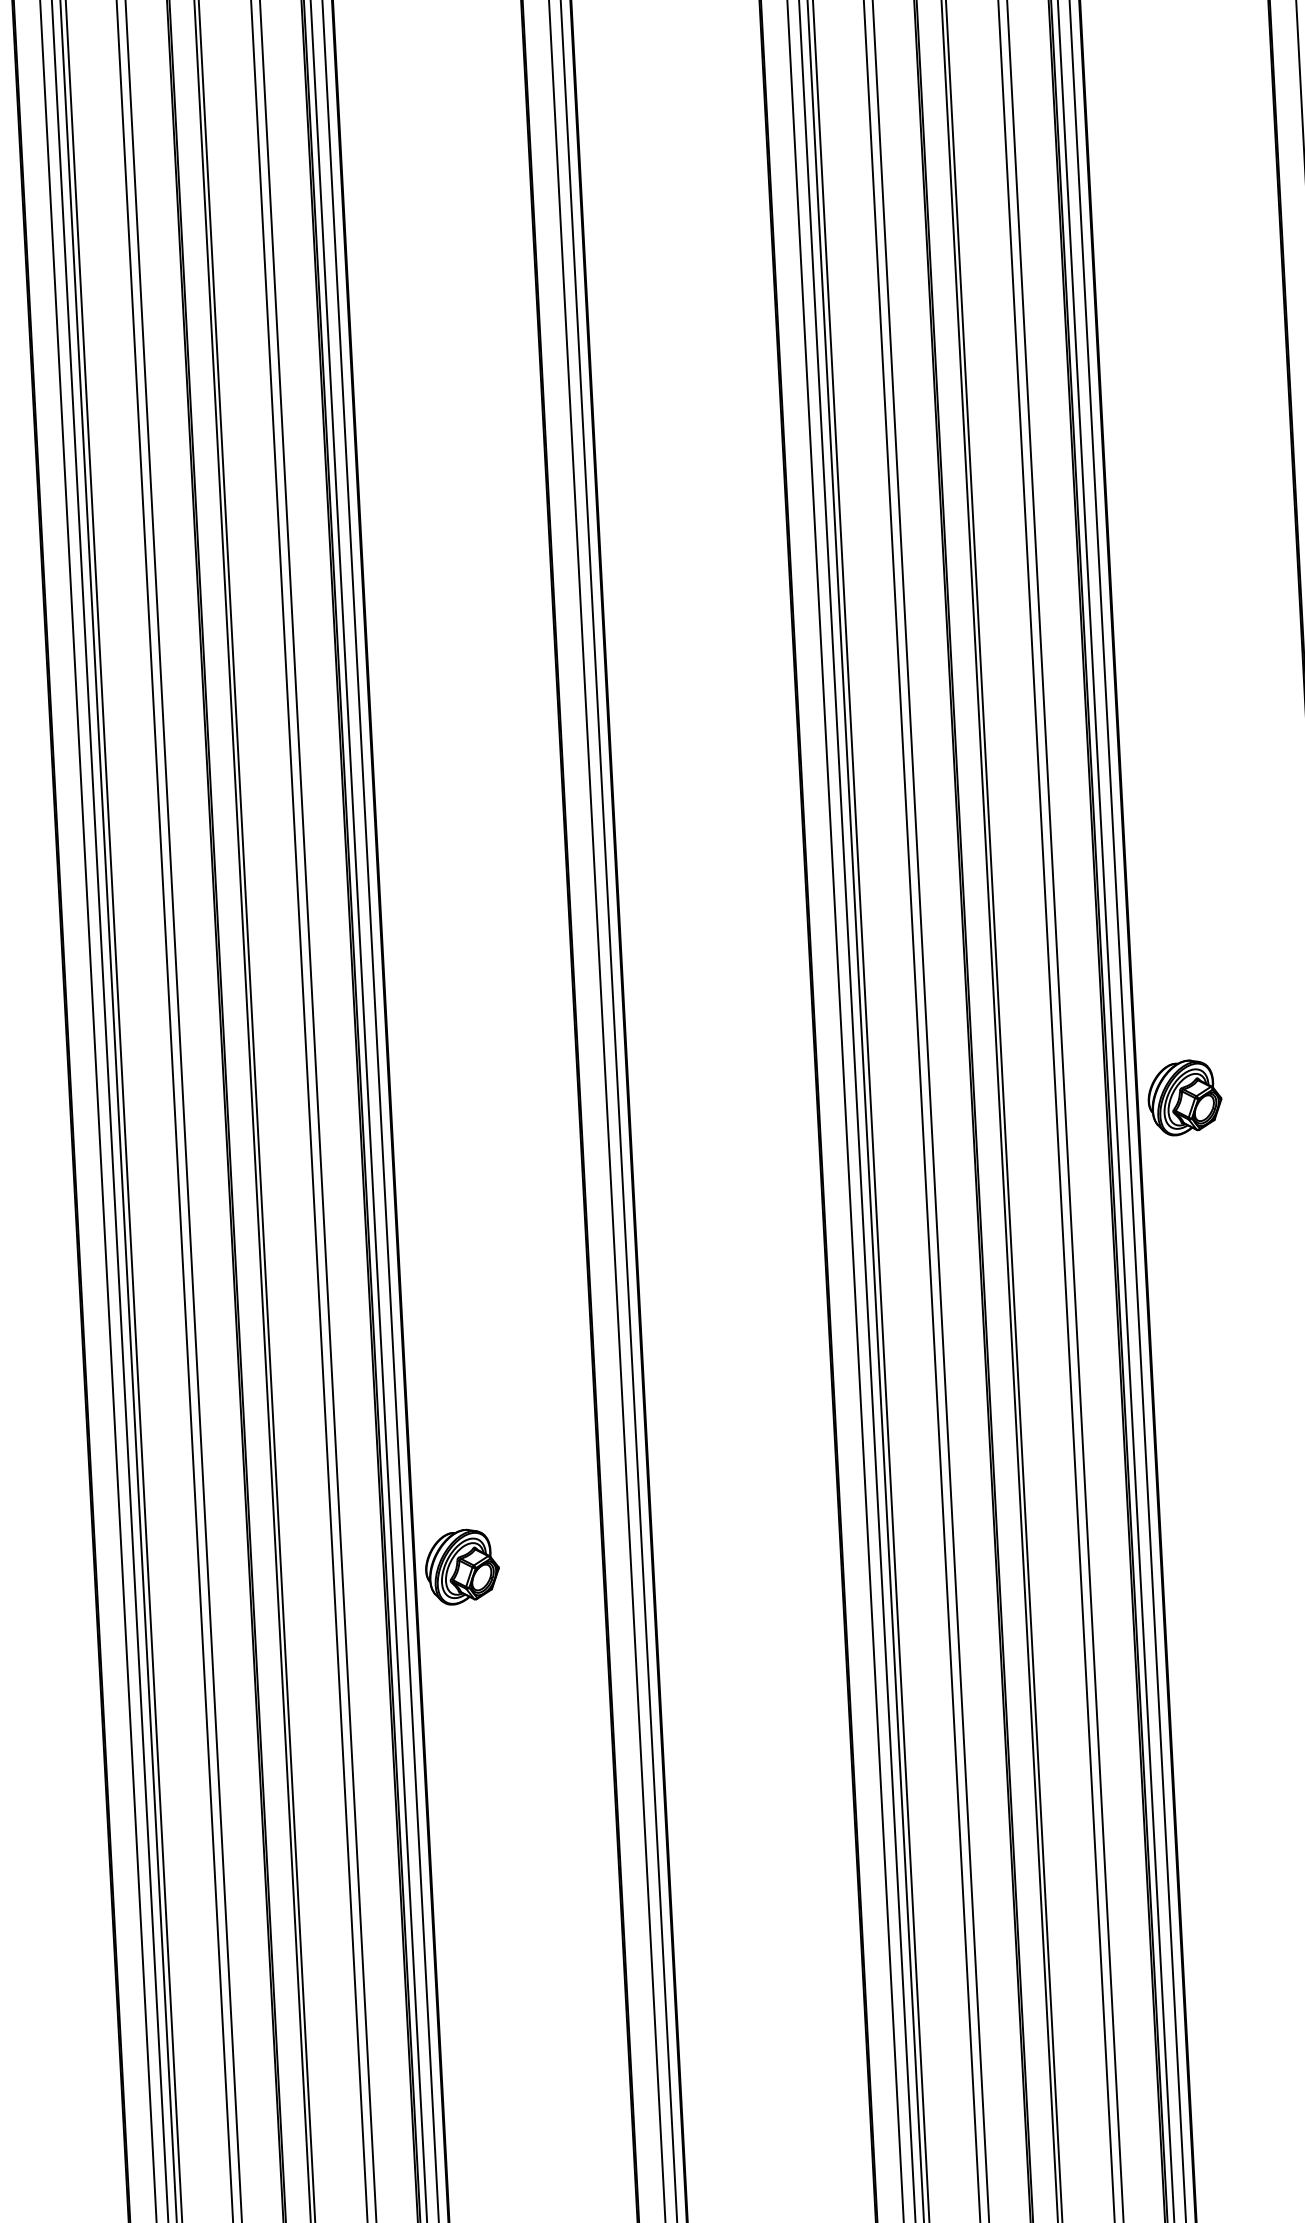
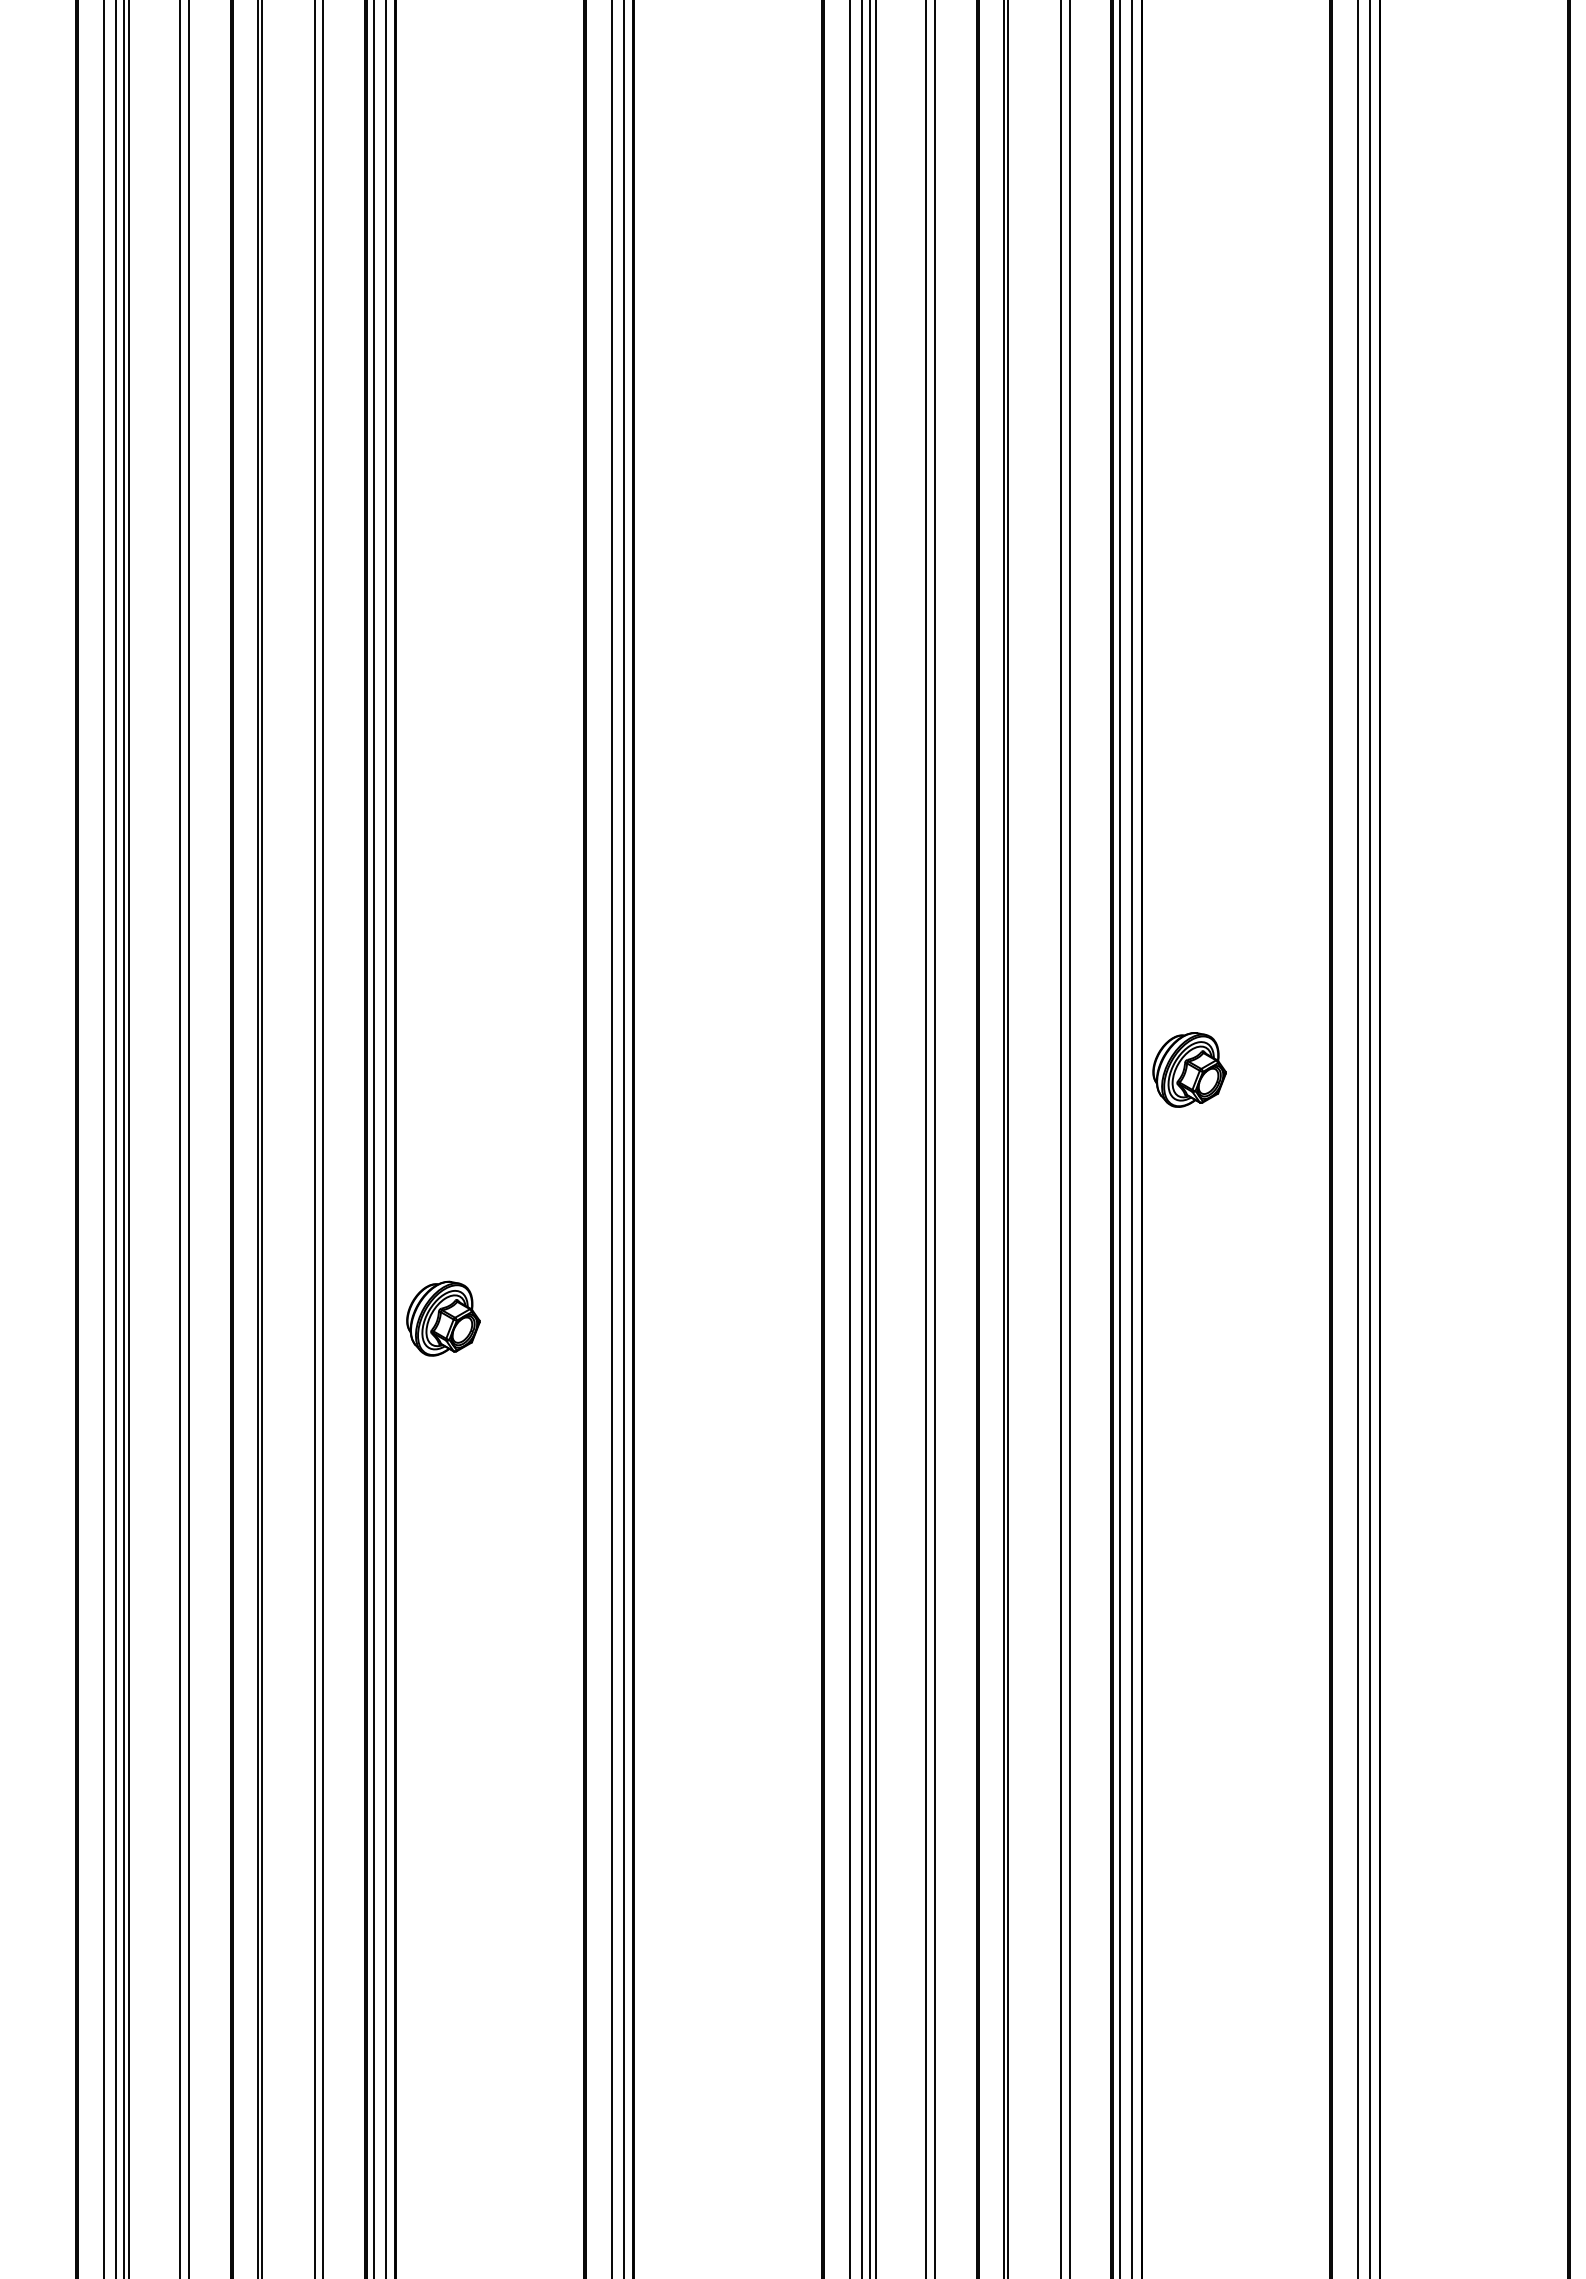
part: (1184, 1097) -> (1189, 1069), moved
part: (462, 1566) -> (443, 1318), moved

